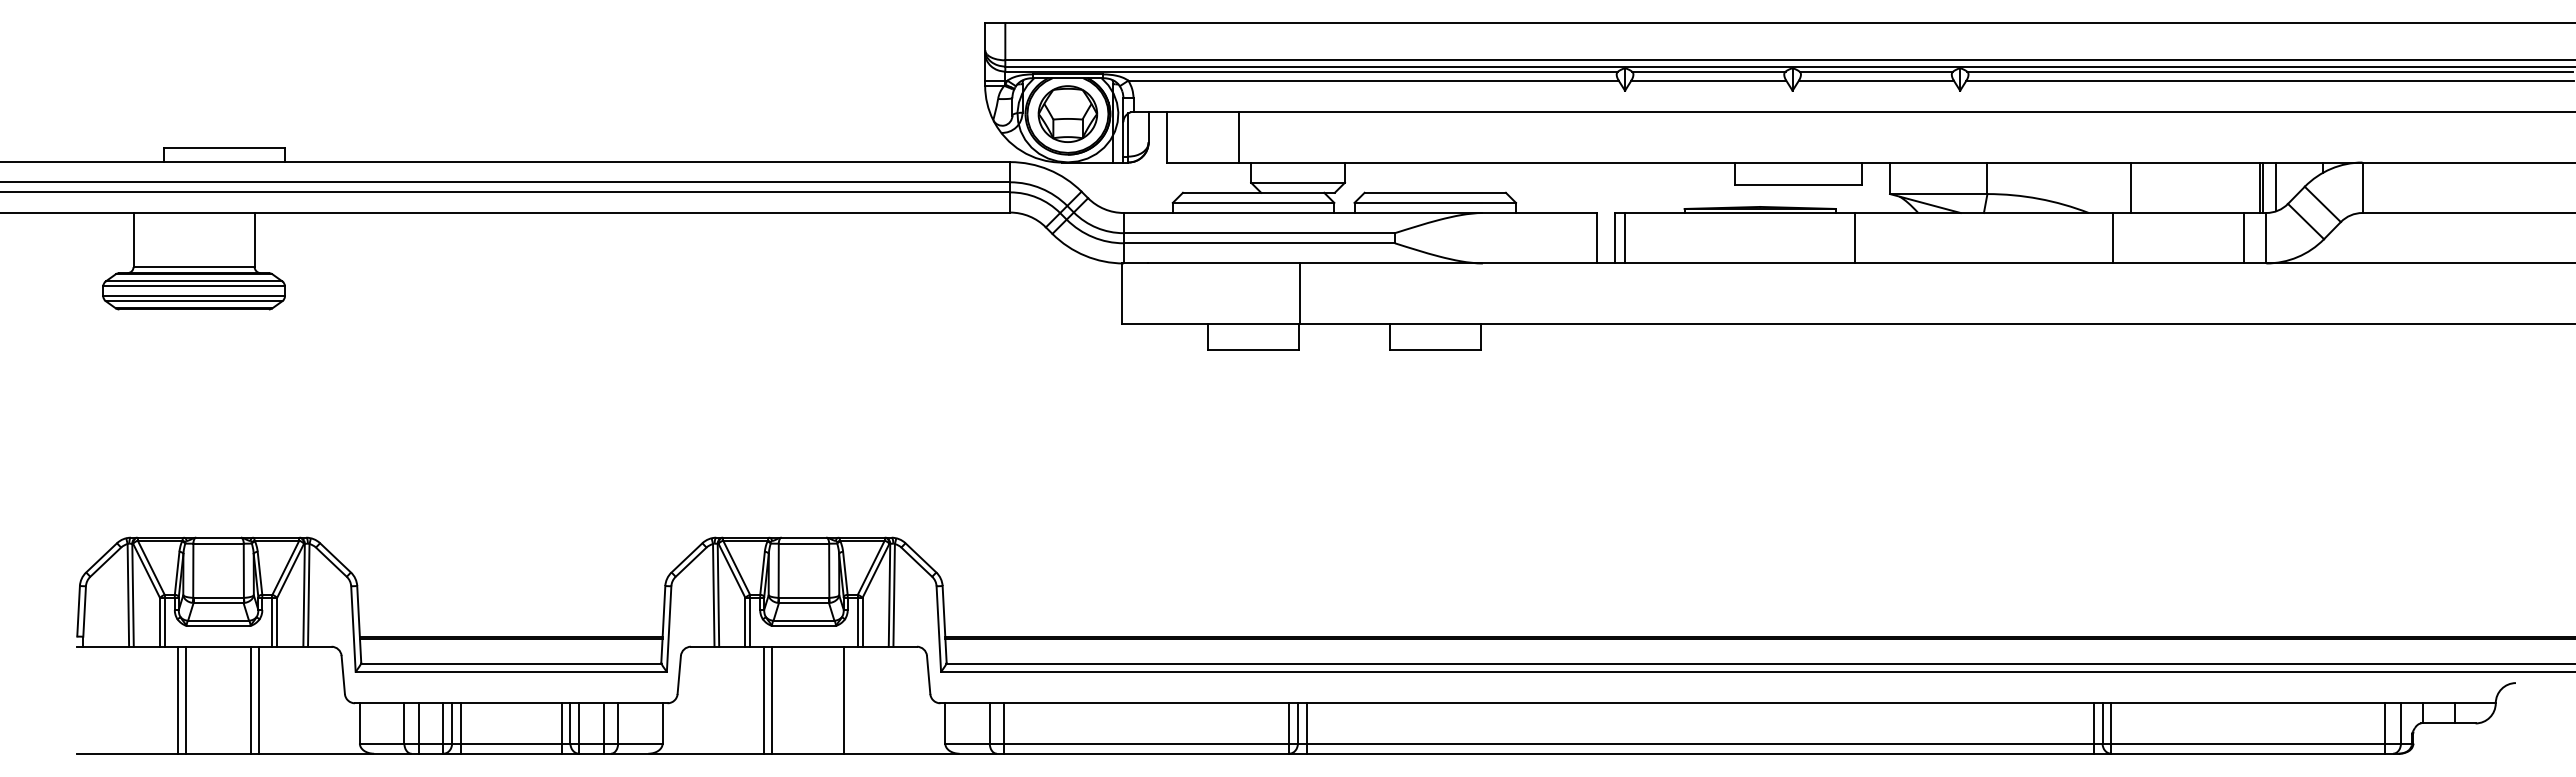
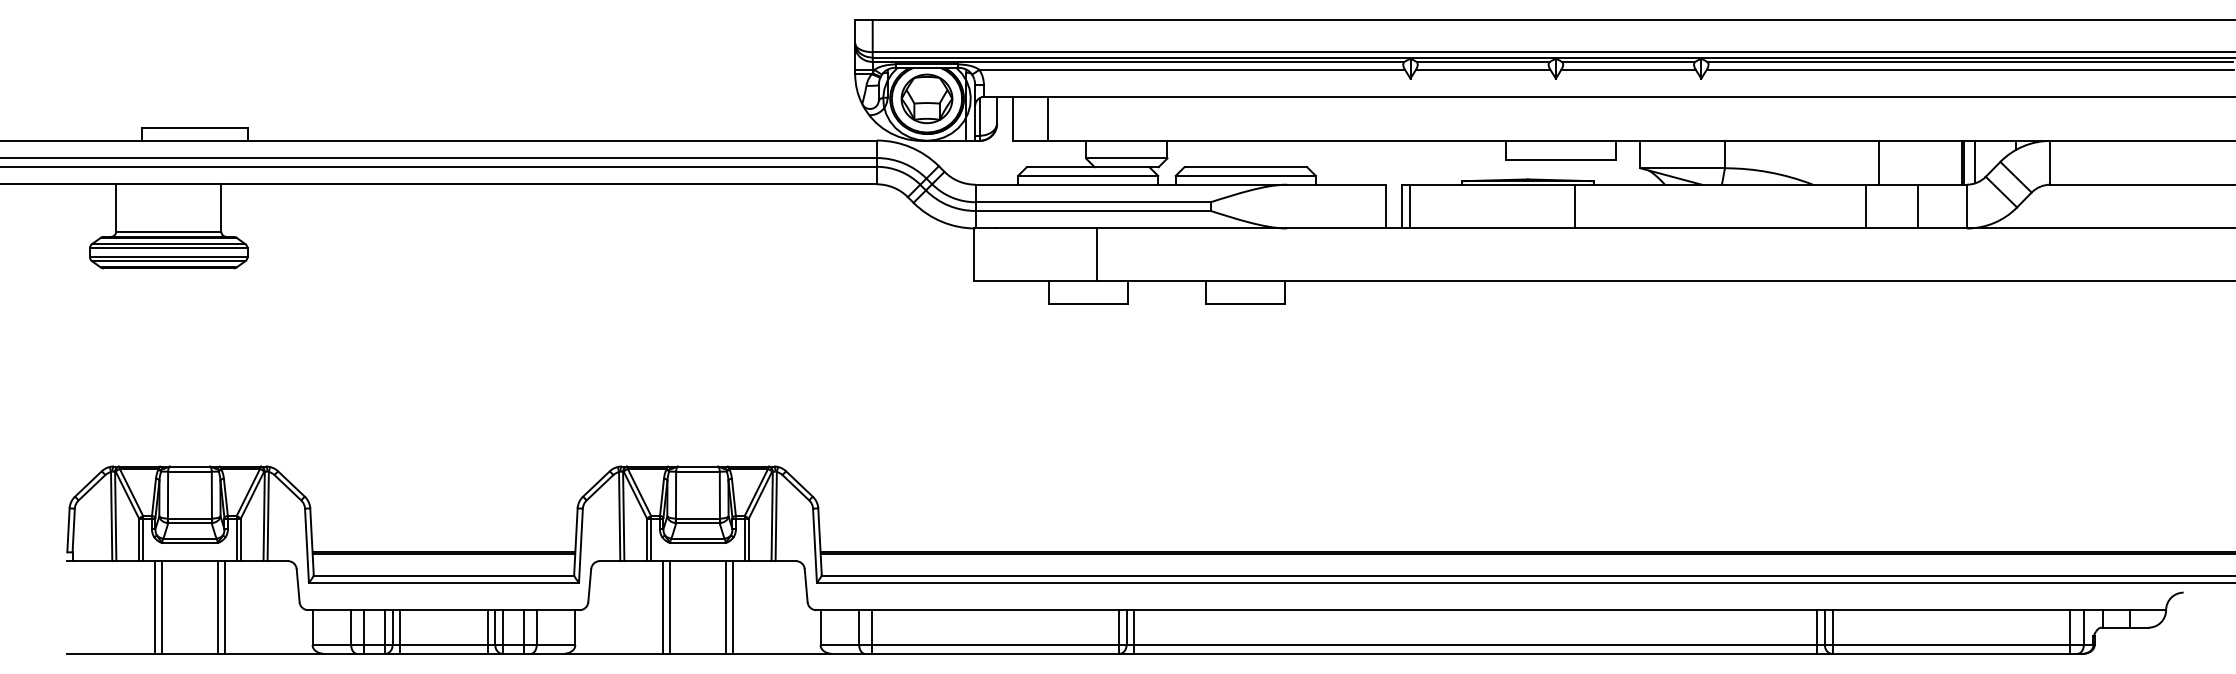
line: (1239, 137) -> (1048, 119), moved
line: (2130, 187) -> (1878, 162), moved
line: (1855, 238) -> (1575, 206), moved
line: (2113, 238) -> (1866, 206), moved
line: (2244, 238) -> (1918, 206), moved
line: (1299, 293) -> (1096, 254), moved
line: (836, 699) -> (726, 606), added

